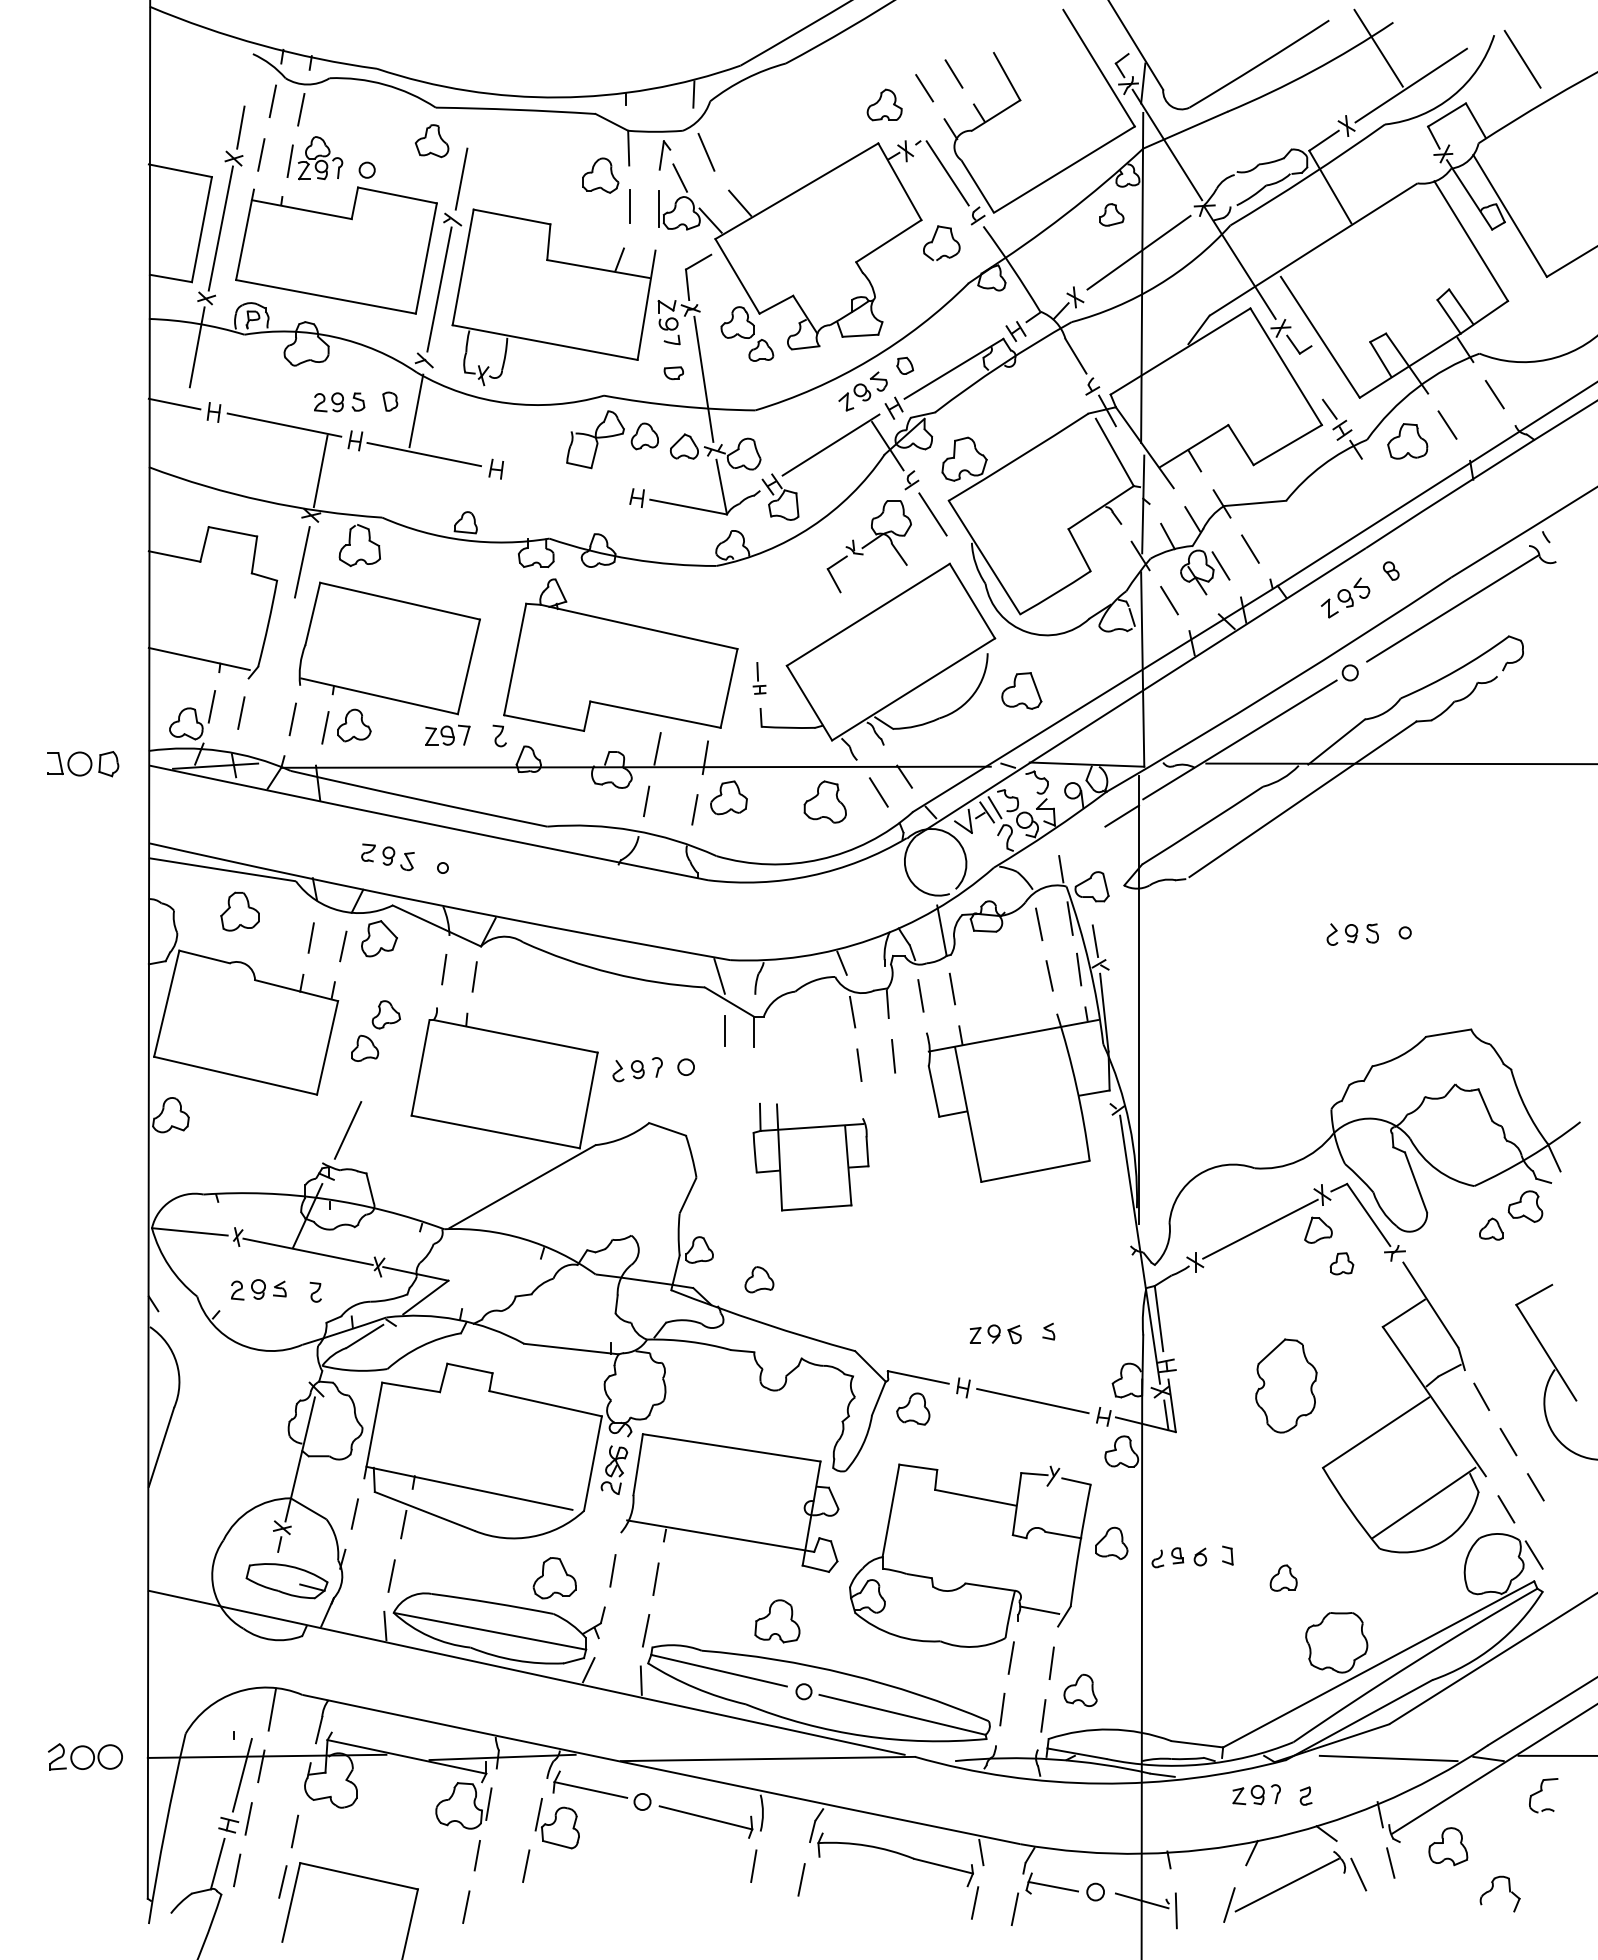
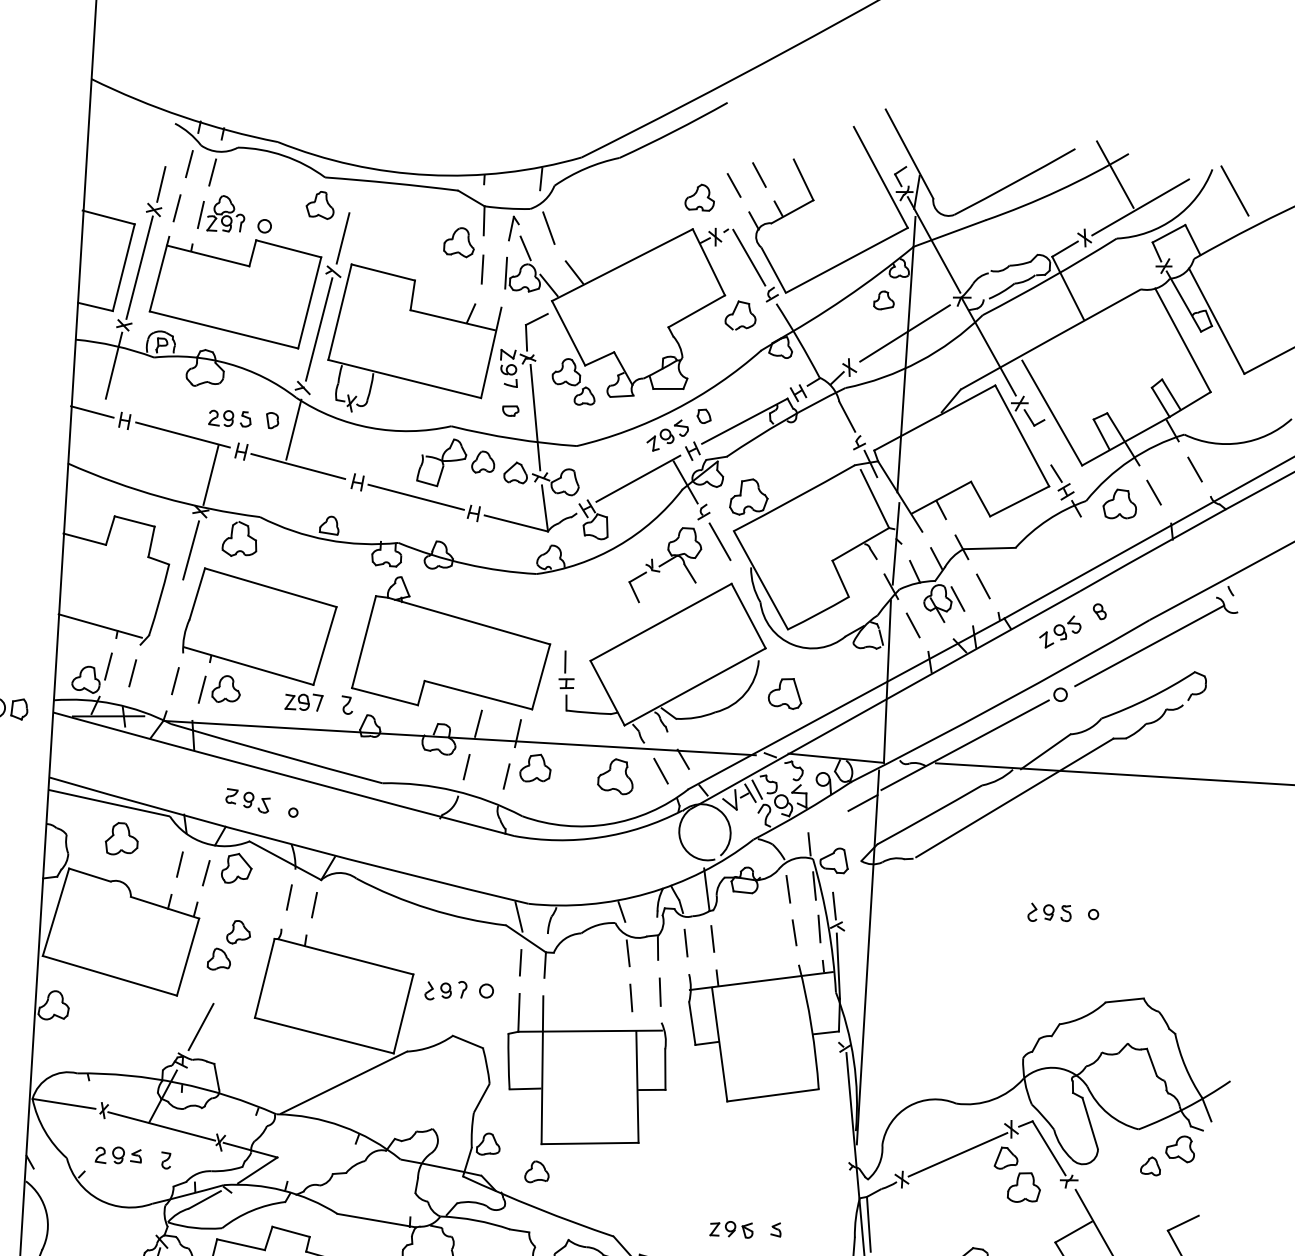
line: (567, 482) -> (416, 496), added
part: (759, 678) -> (567, 670), size x1.43
part: (810, 1156) -> (585, 1071), size x1.67
part: (1341, 1263) -> (1023, 1187), size x1.67

